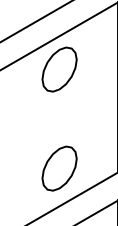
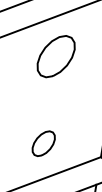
part: (59, 69) -> (56, 56), moved
part: (59, 168) -> (43, 143), size x0.6

